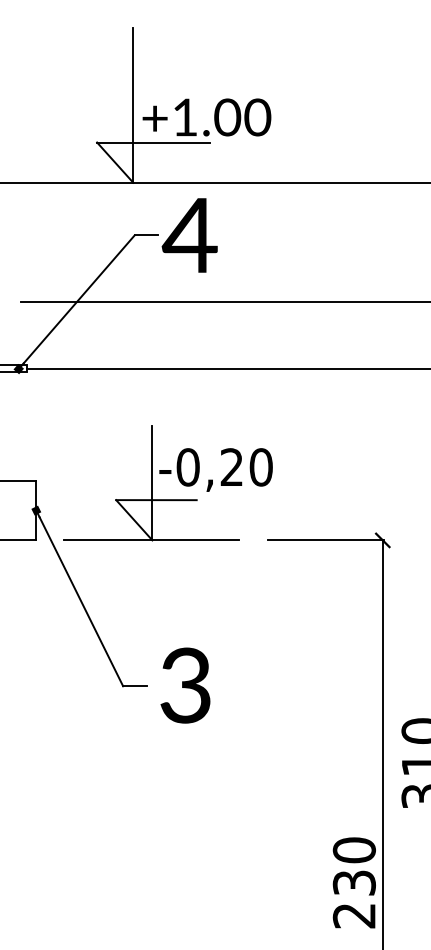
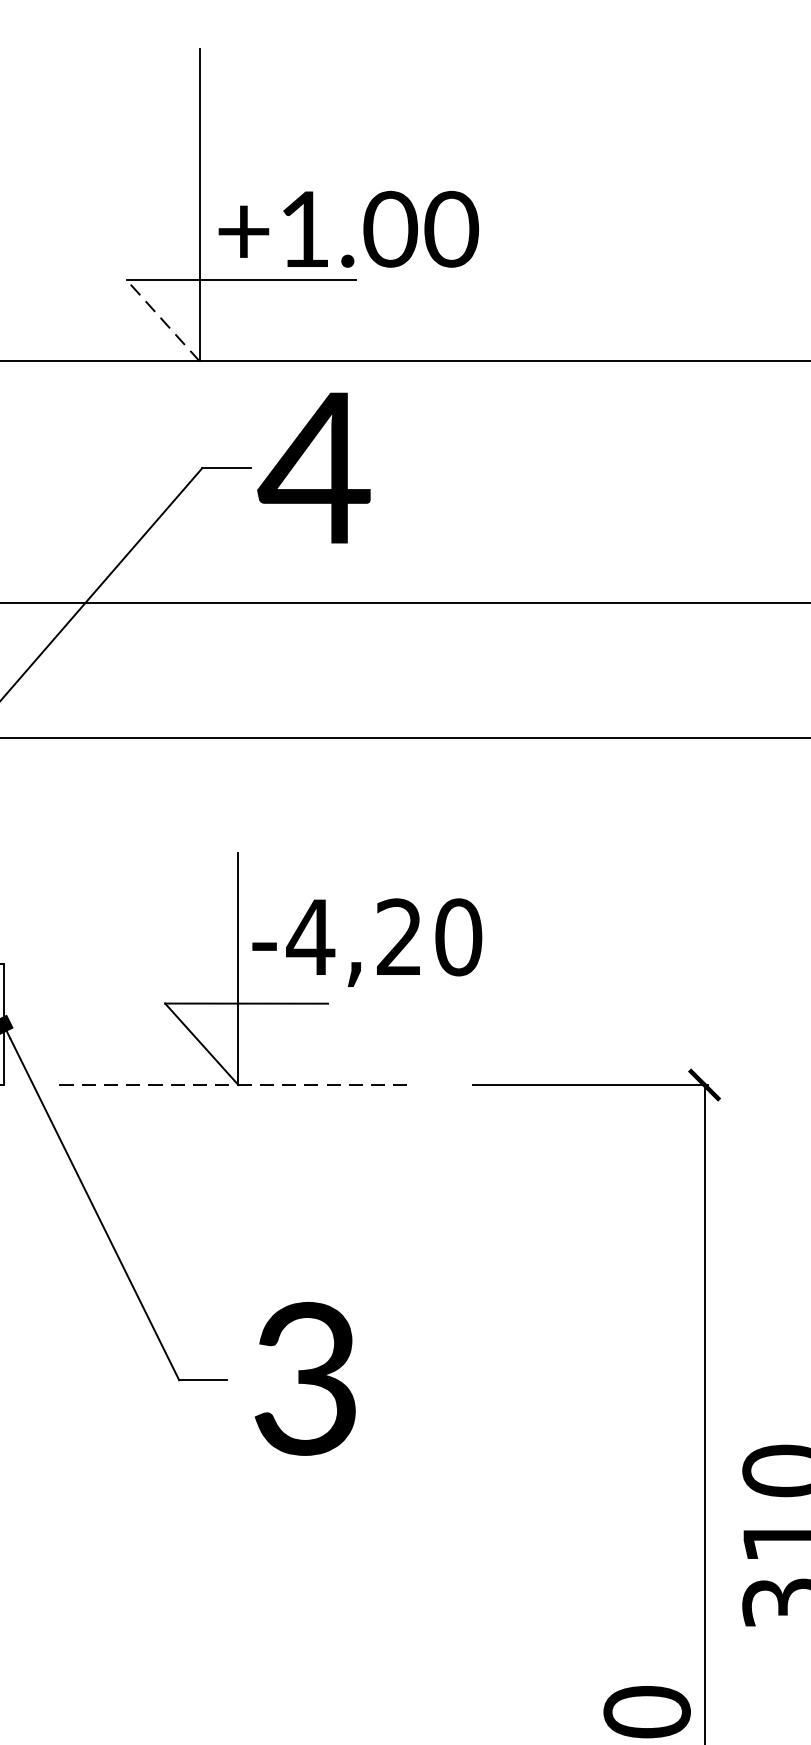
line: (114, 162) -> (161, 320), solid -> dashed
text: (188, 467) -> (311, 937), -0,20 -> -4,20
line: (151, 540) -> (236, 1085), solid -> dashed

